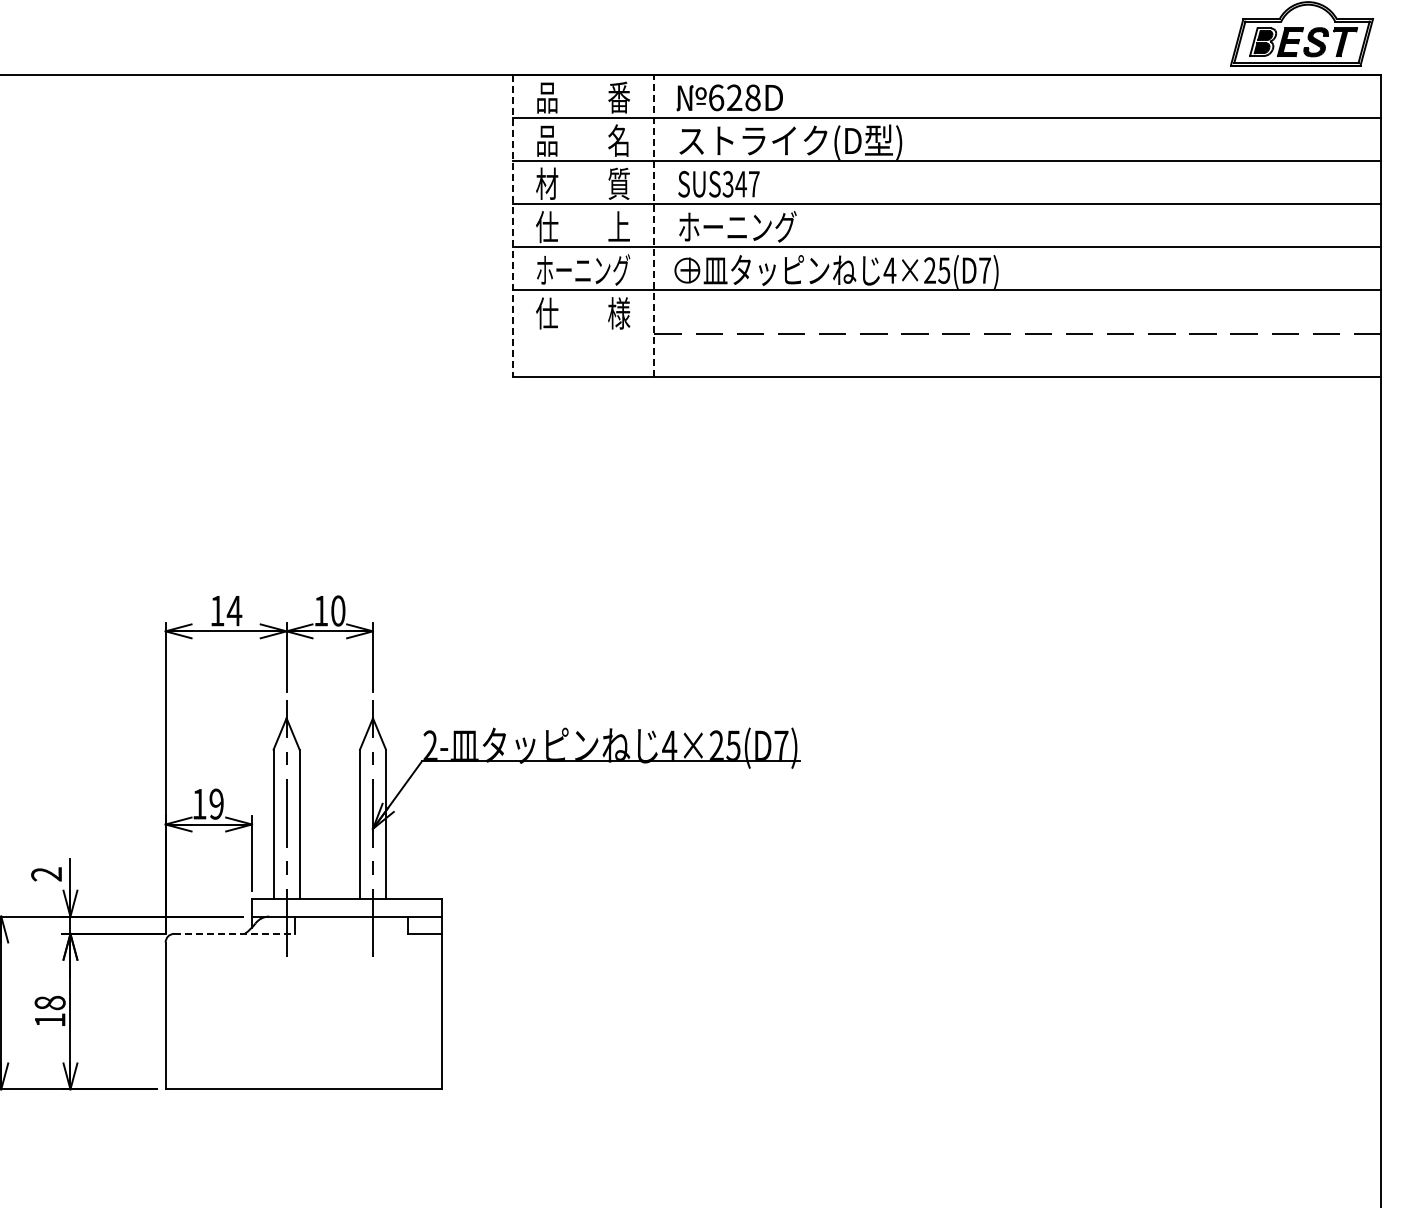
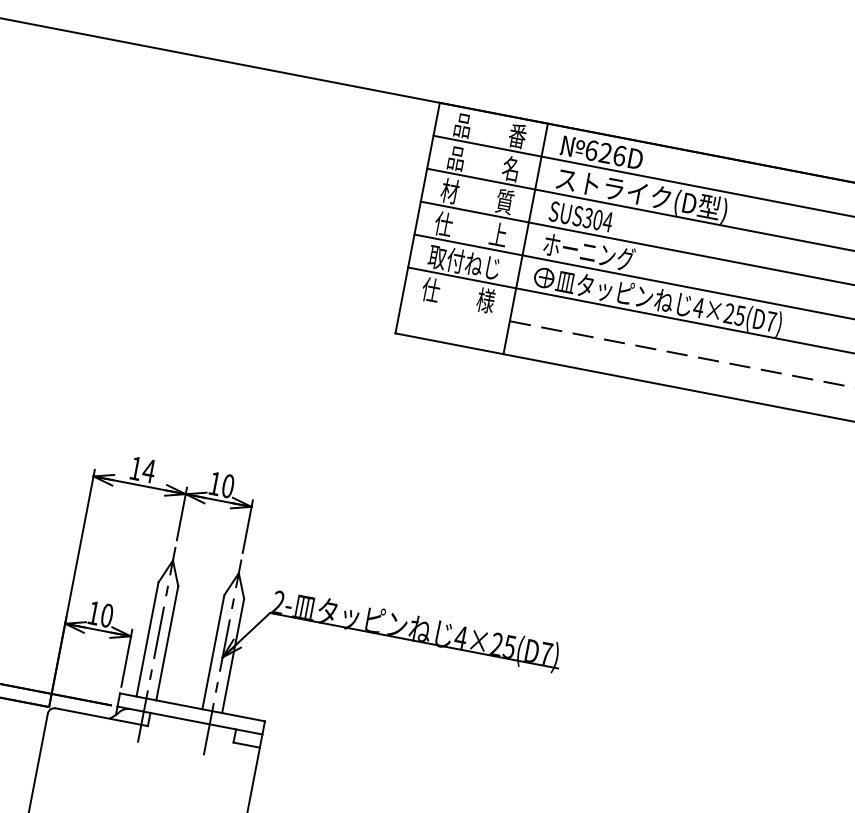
text: (752, 97) -> (619, 155), 628D -> 626D
text: (747, 183) -> (602, 220), SUS347 -> SUS304
line: (654, 225) -> (525, 238), dashed -> solid
line: (512, 226) -> (417, 218), dashed -> solid
text: (583, 270) -> (465, 262), ホーニング -> 取付ねじ
text: (216, 803) -> (107, 615), 19 -> 10
line: (235, 933) -> (102, 717), dashed -> solid

